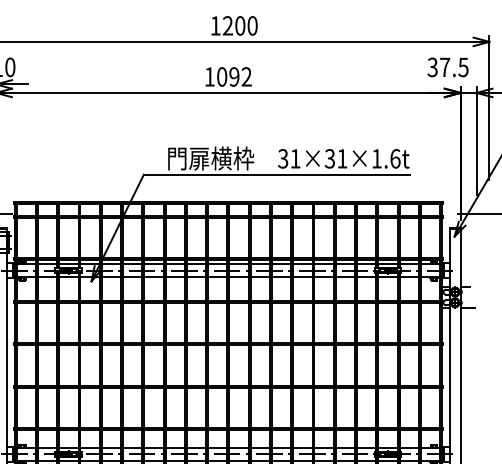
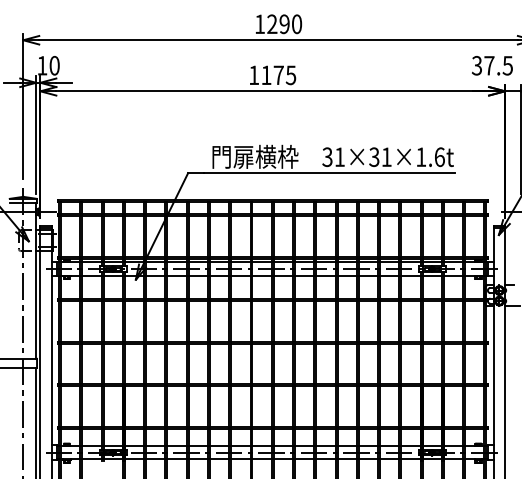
text: (240, 26) -> (284, 24), 1200 -> 1290
text: (234, 77) -> (278, 75), 1092 -> 1175

